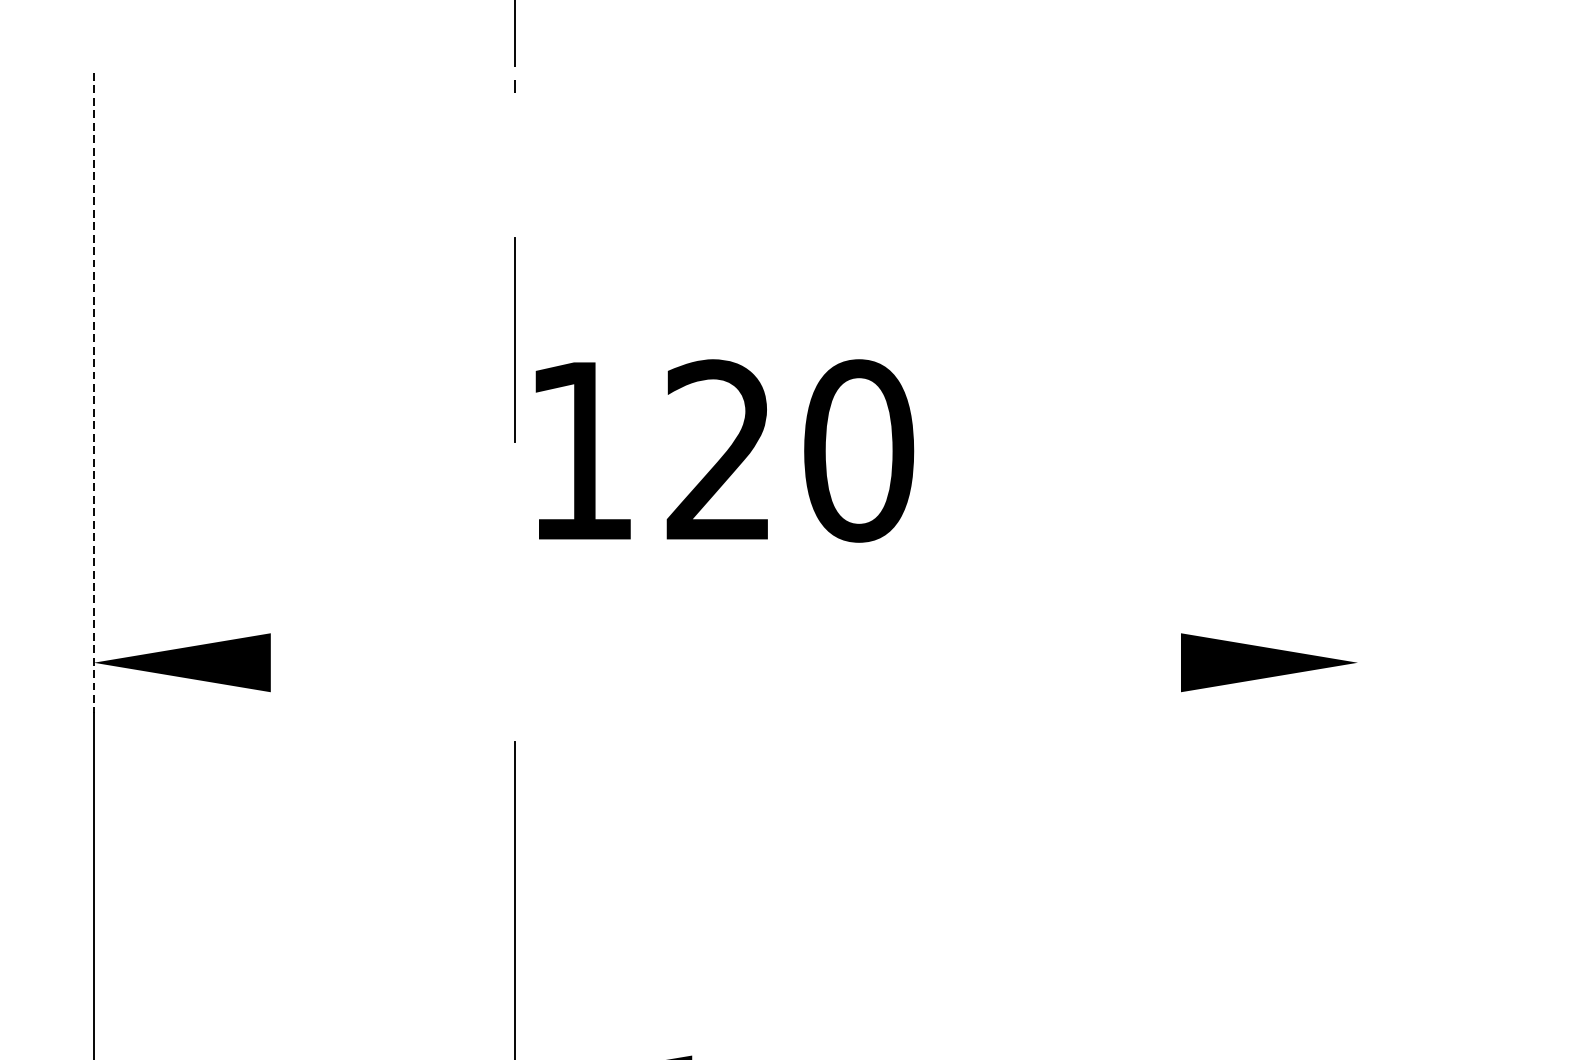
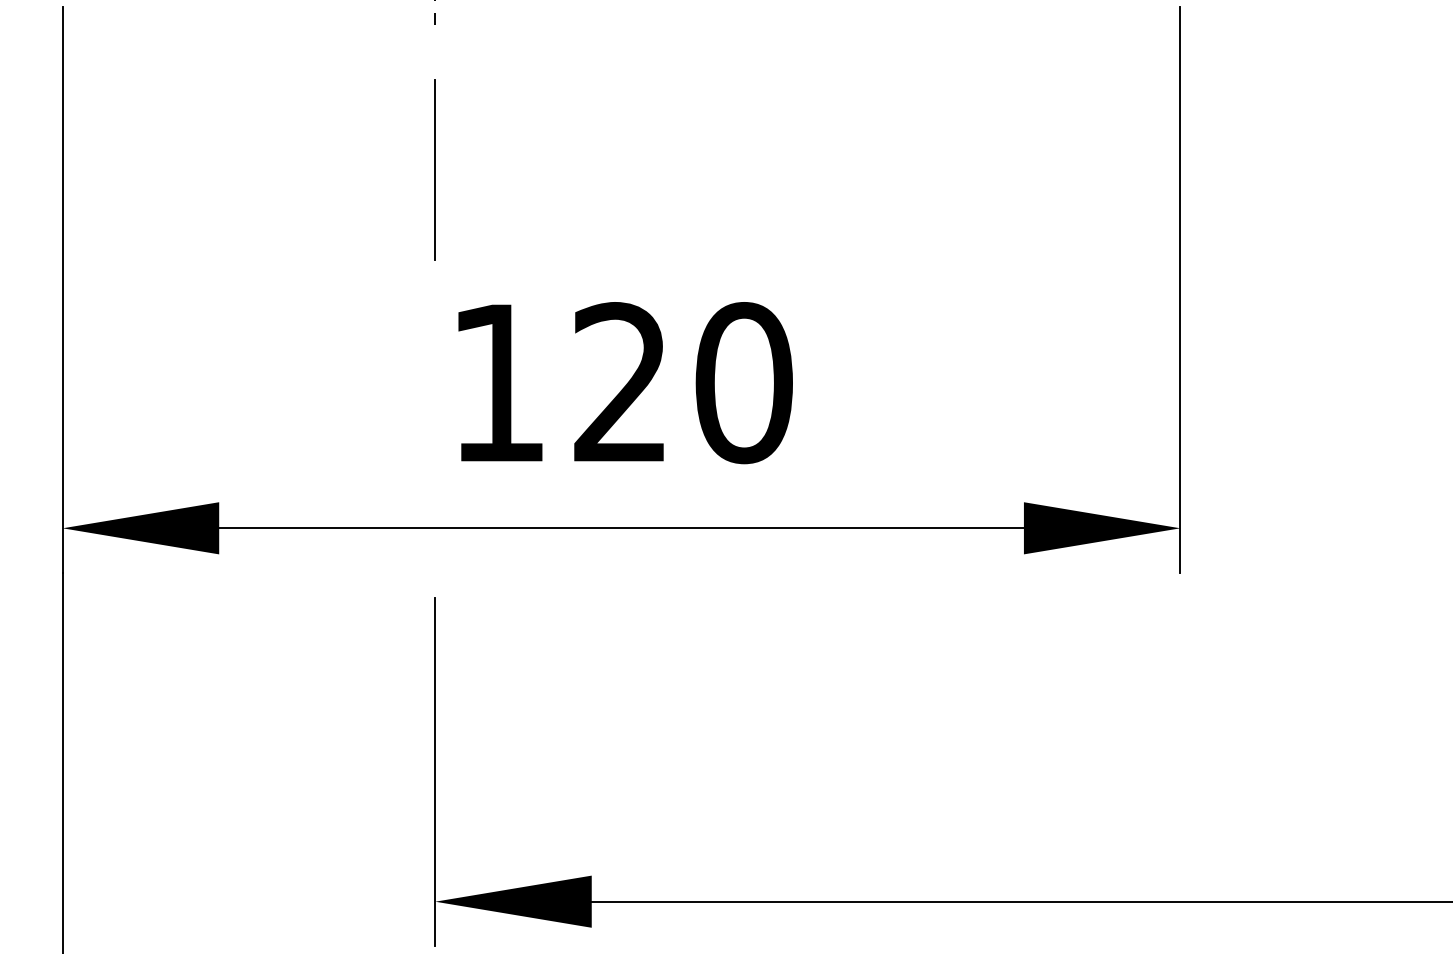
line: (514, 339) -> (434, 169), moved
line: (1358, 392) -> (1180, 289), added
line: (93, 393) -> (62, 290), dashed -> solid
text: (724, 451) -> (625, 383), moved
line: (725, 662) -> (621, 528), added

